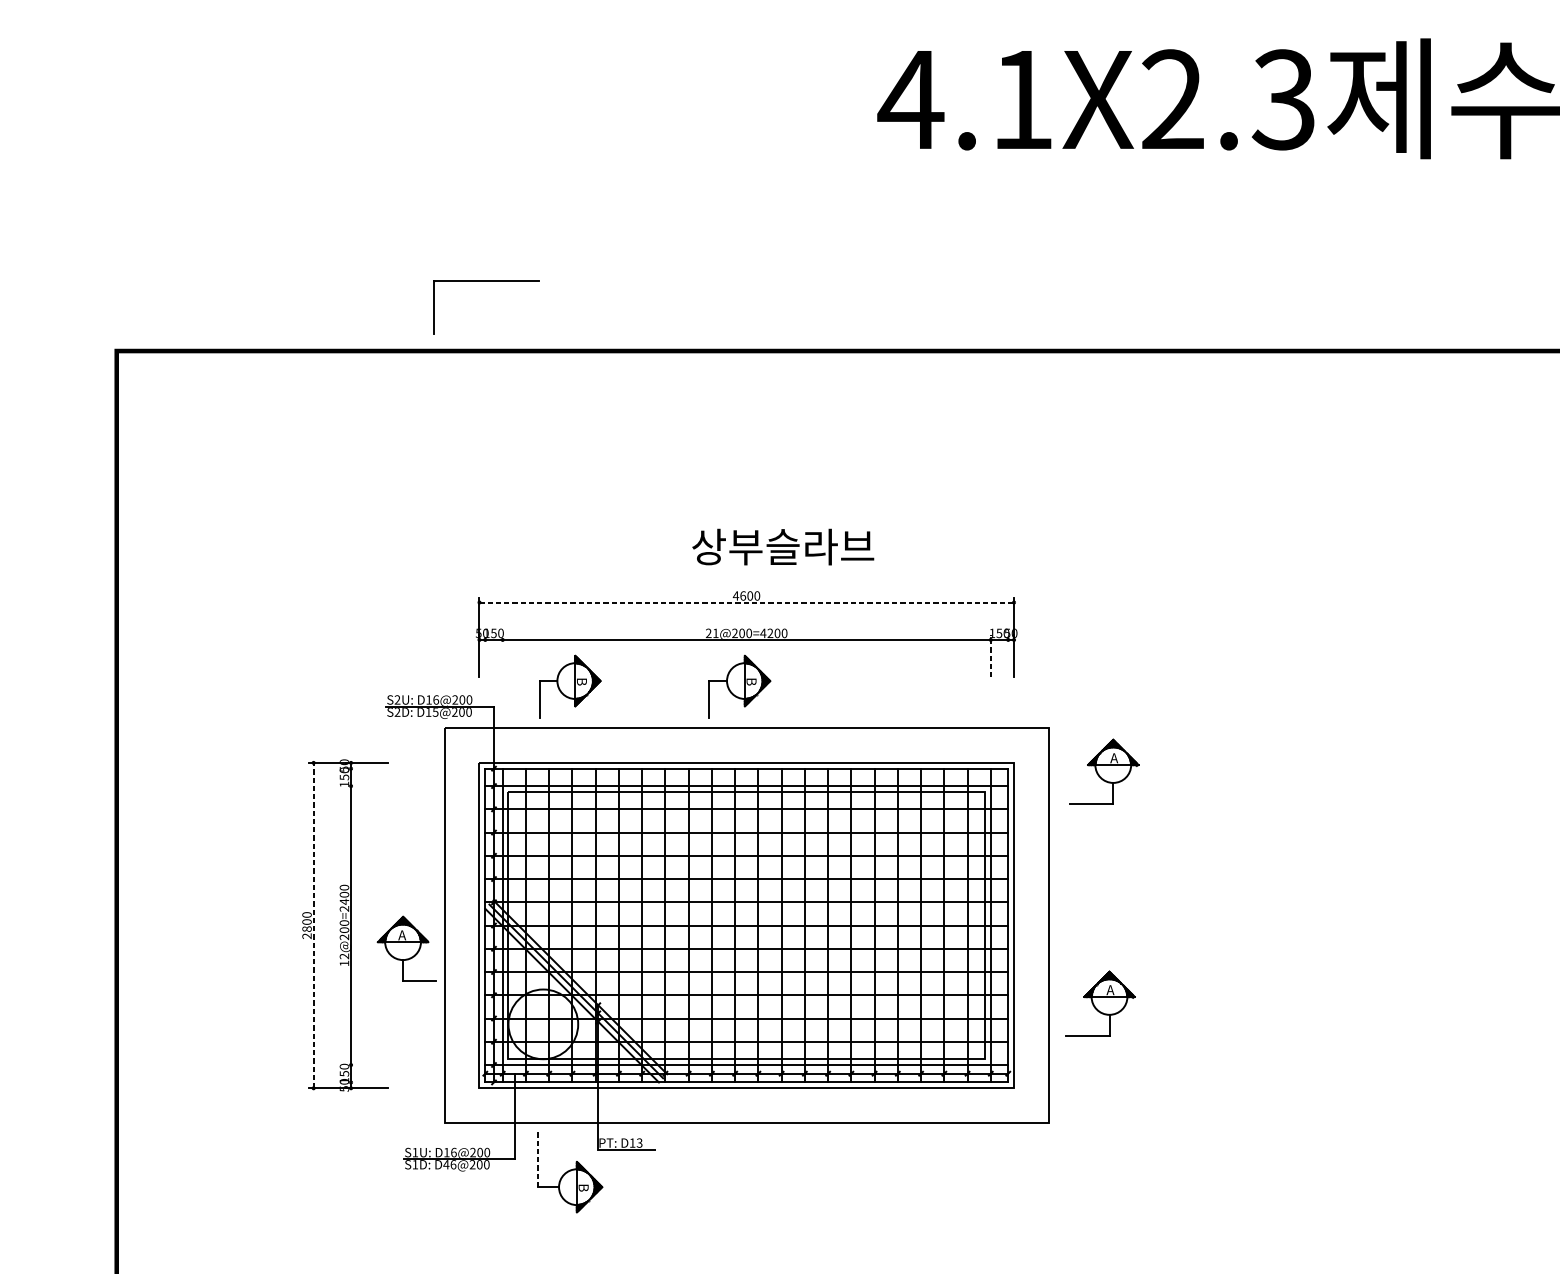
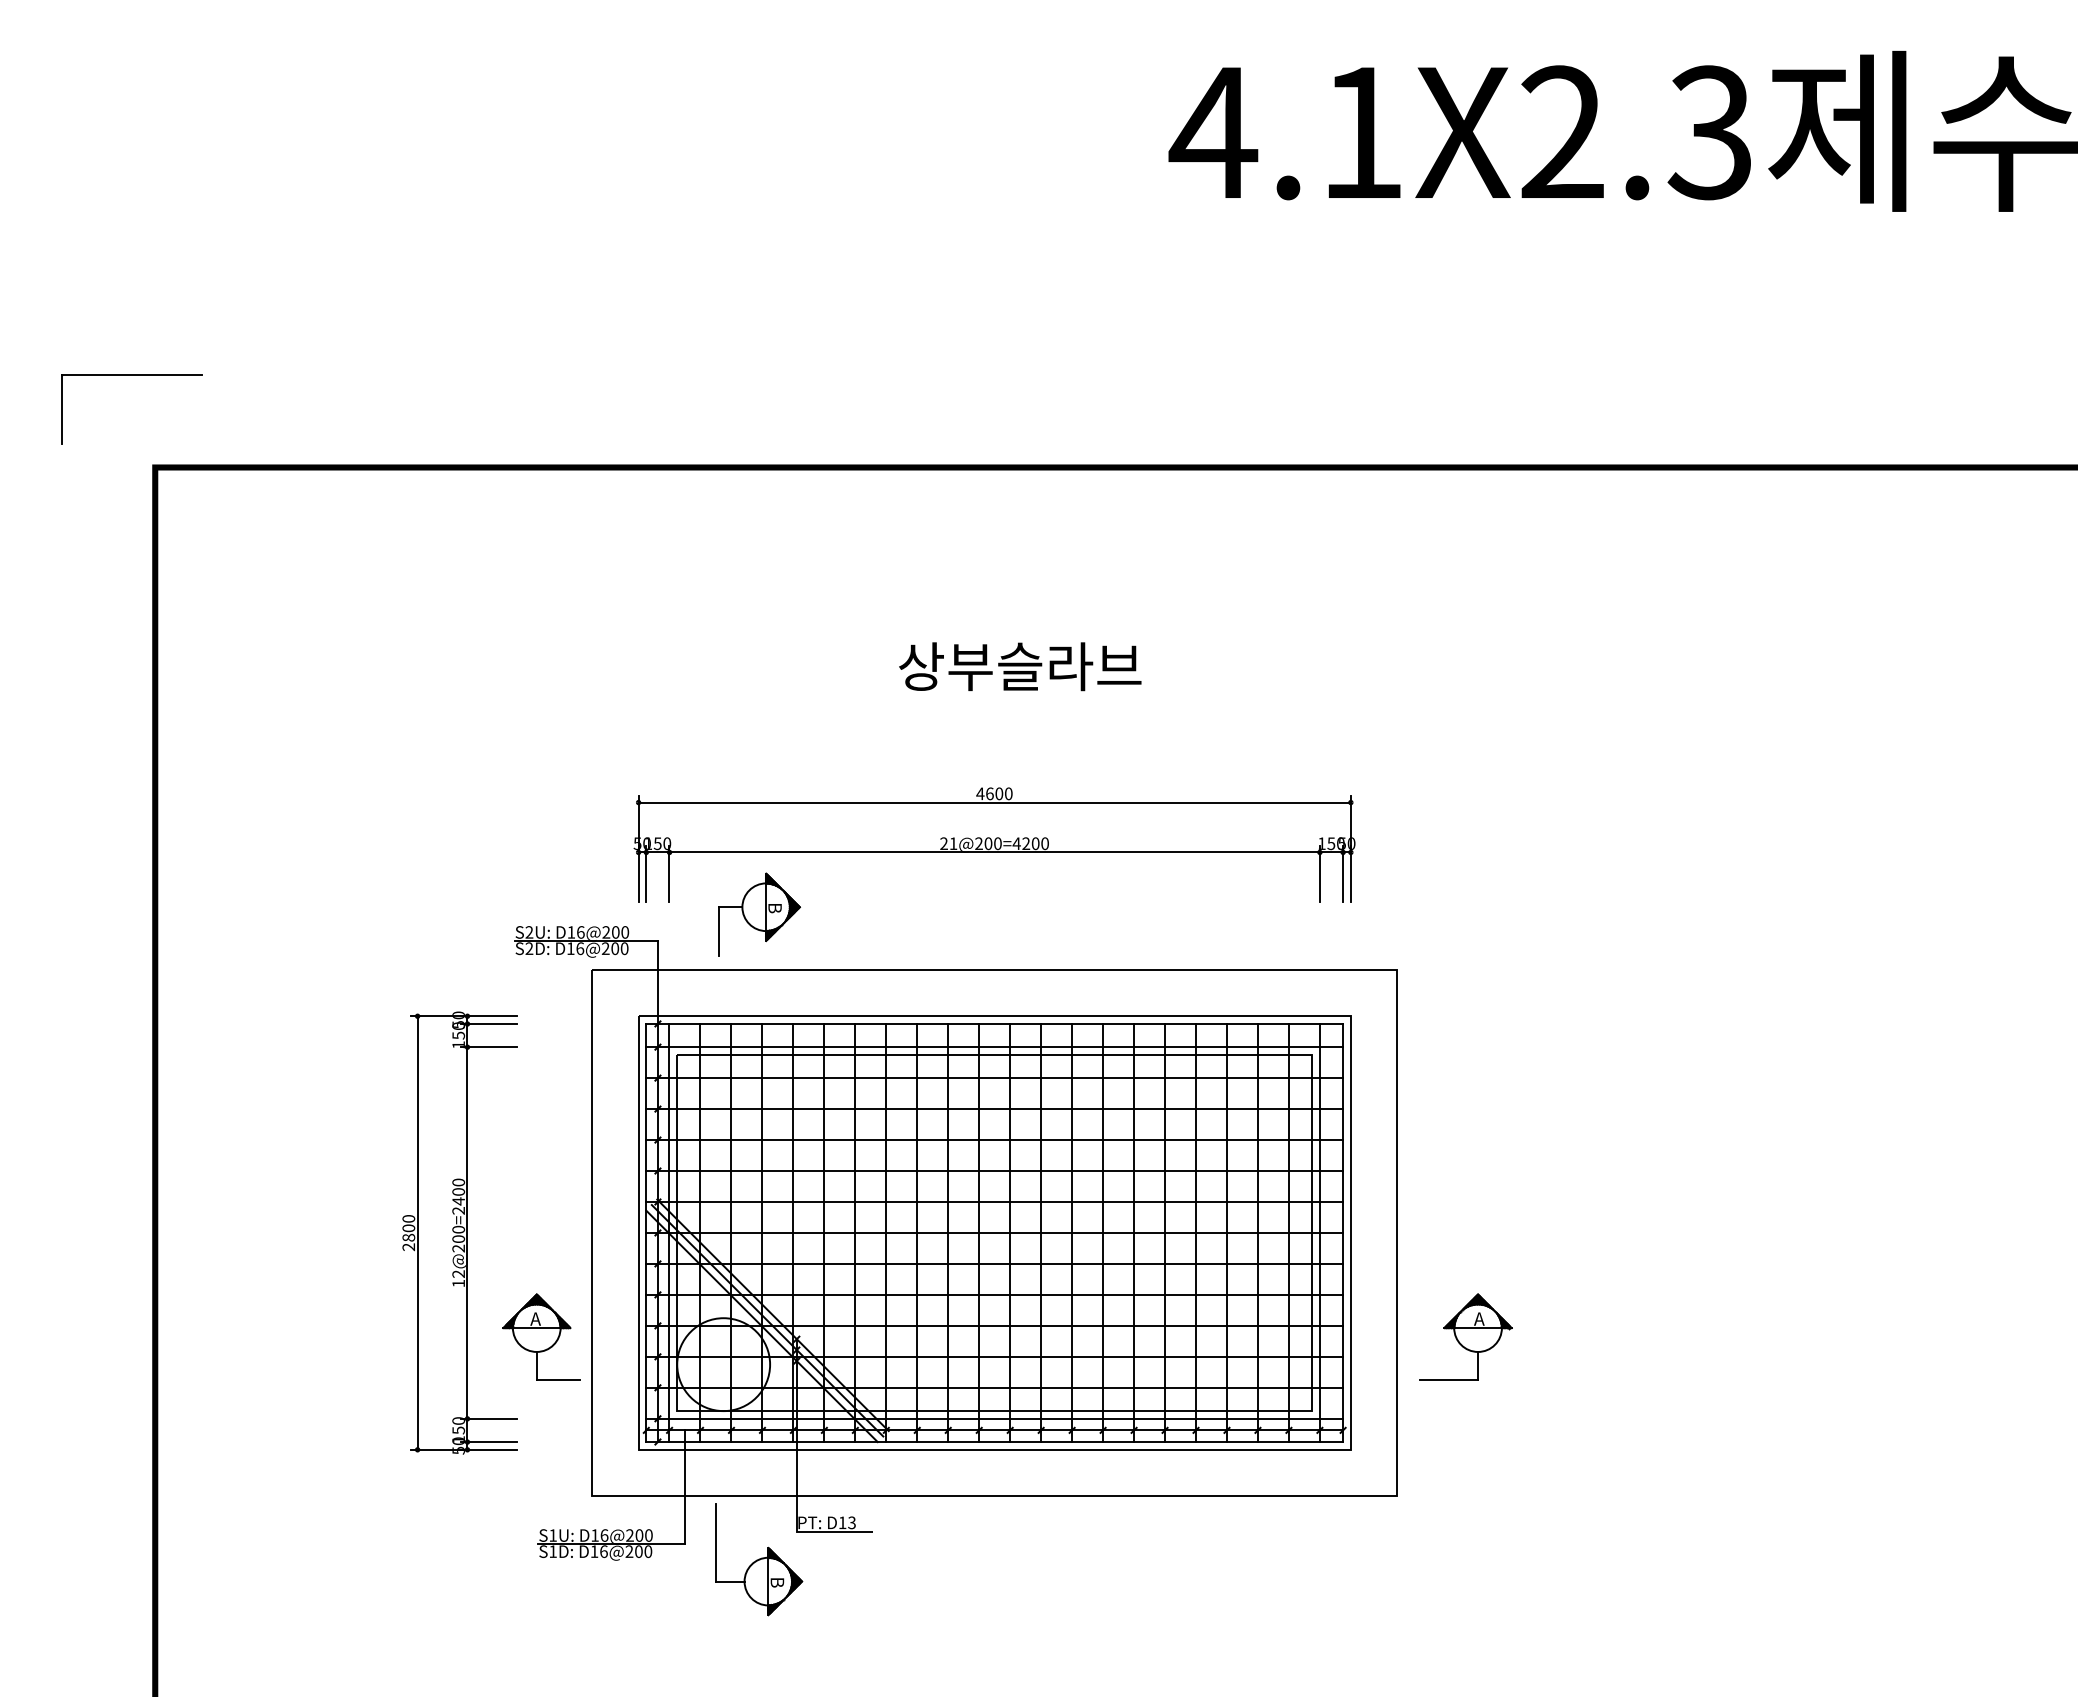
part: (486, 282) -> (131, 375), moved
text: (783, 546) -> (1020, 666), moved
line: (747, 602) -> (995, 802), dashed -> solid
line: (990, 655) -> (1319, 873), dashed -> solid
line: (485, 656) -> (646, 874), added
line: (502, 656) -> (669, 874), added
line: (1008, 656) -> (1343, 874), added
part: (739, 686) -> (985, 914), removed
text: (435, 712) -> (580, 948), D15@200 -> D16@200
line: (367, 769) -> (489, 1024), added
part: (1103, 771) -> (1470, 1027), removed
line: (367, 786) -> (489, 1047), added
line: (313, 925) -> (417, 1233), dashed -> solid
part: (406, 948) -> (541, 1336), moved
line: (367, 1064) -> (489, 1418), added
line: (367, 1082) -> (489, 1442), added
line: (537, 1157) -> (716, 1542), dashed -> solid
text: (446, 1164) -> (594, 1551), D46@200 -> D16@200

